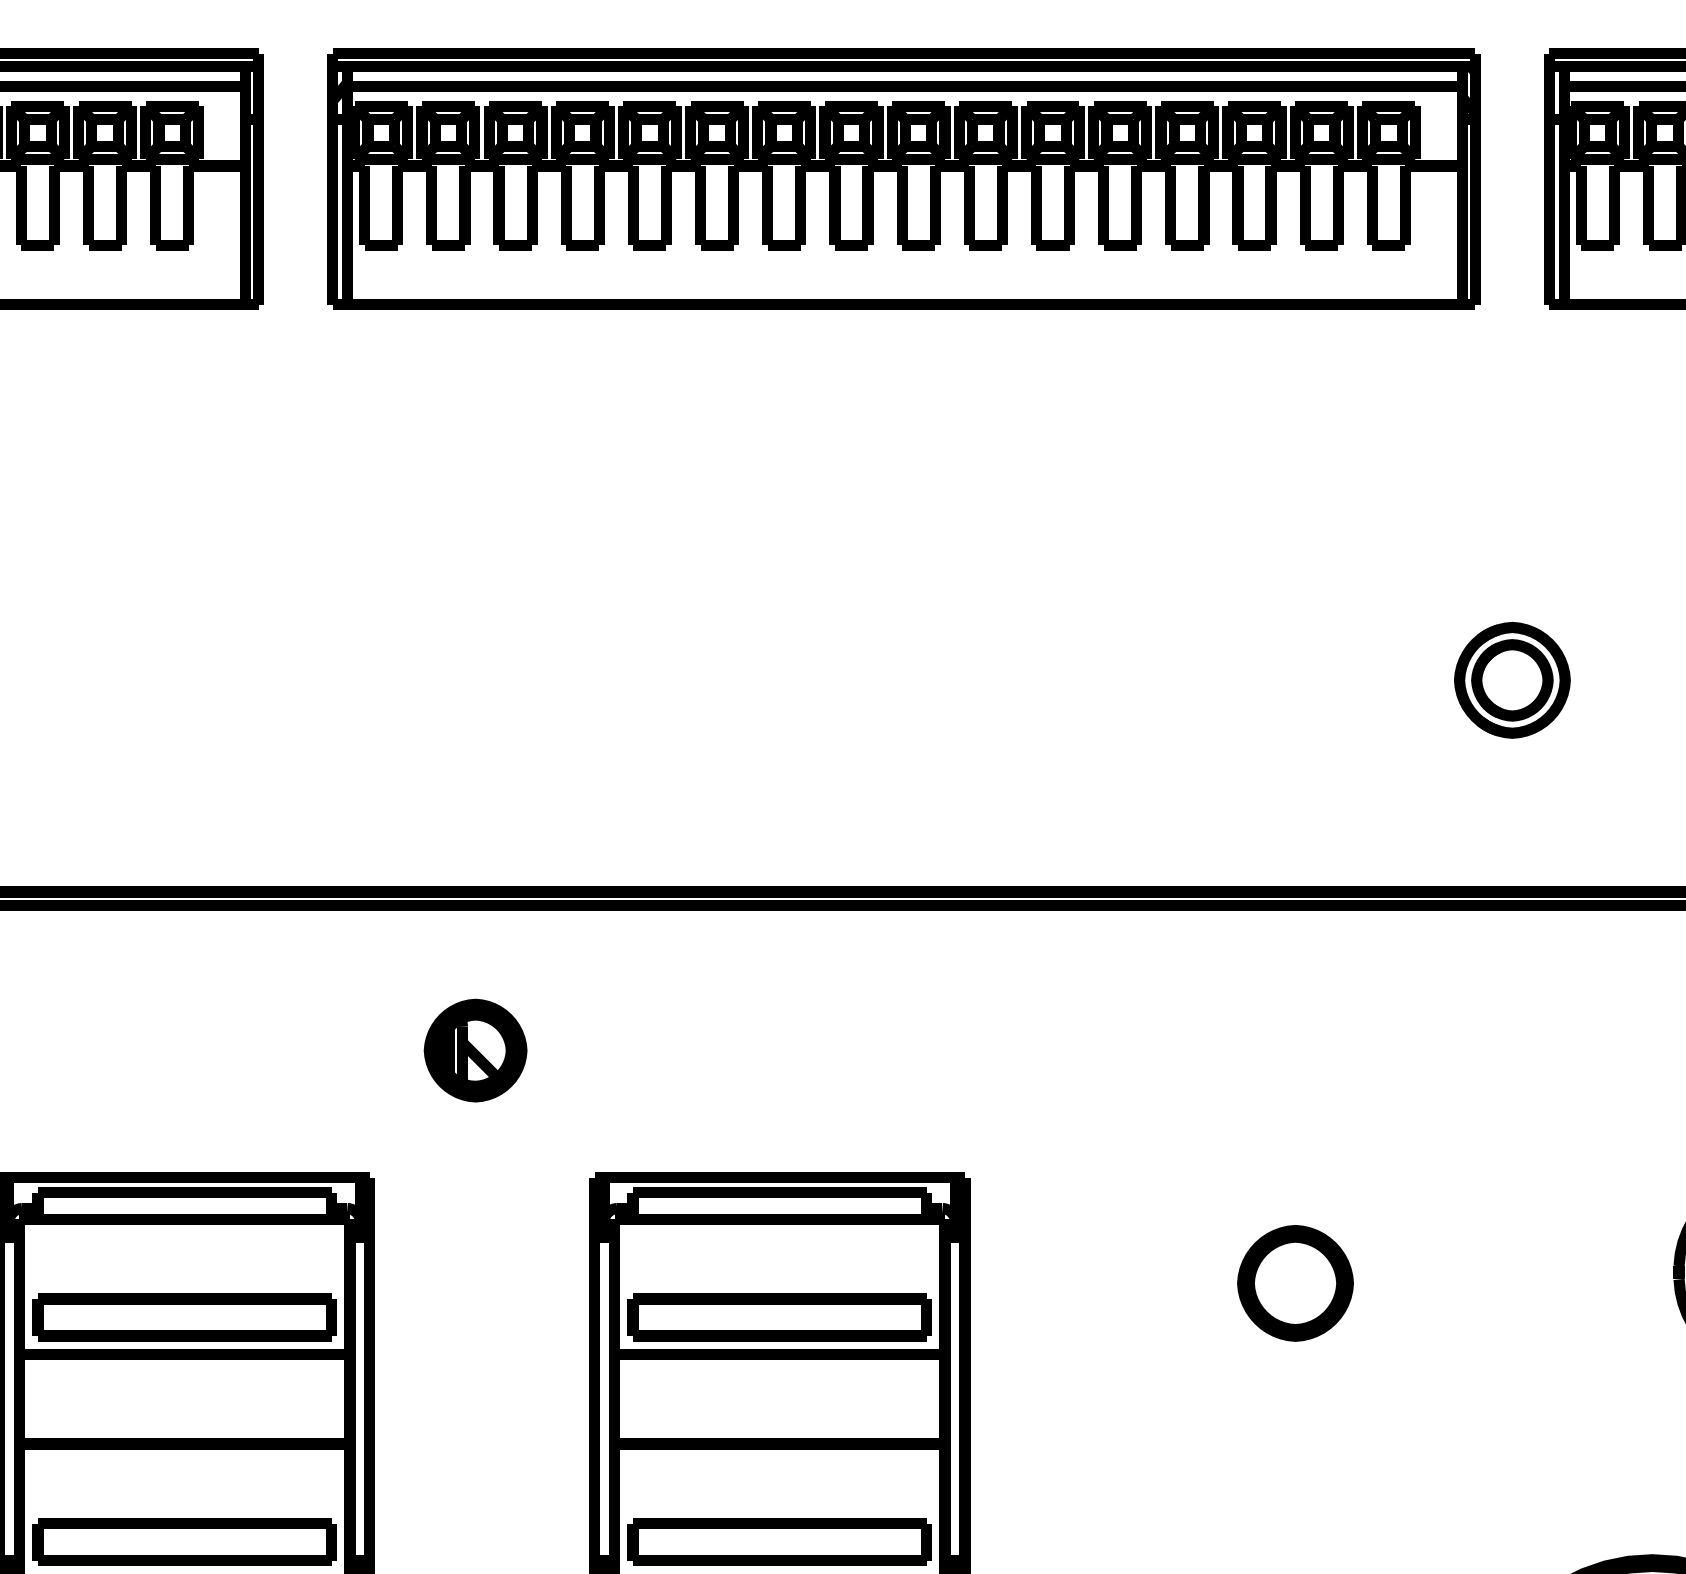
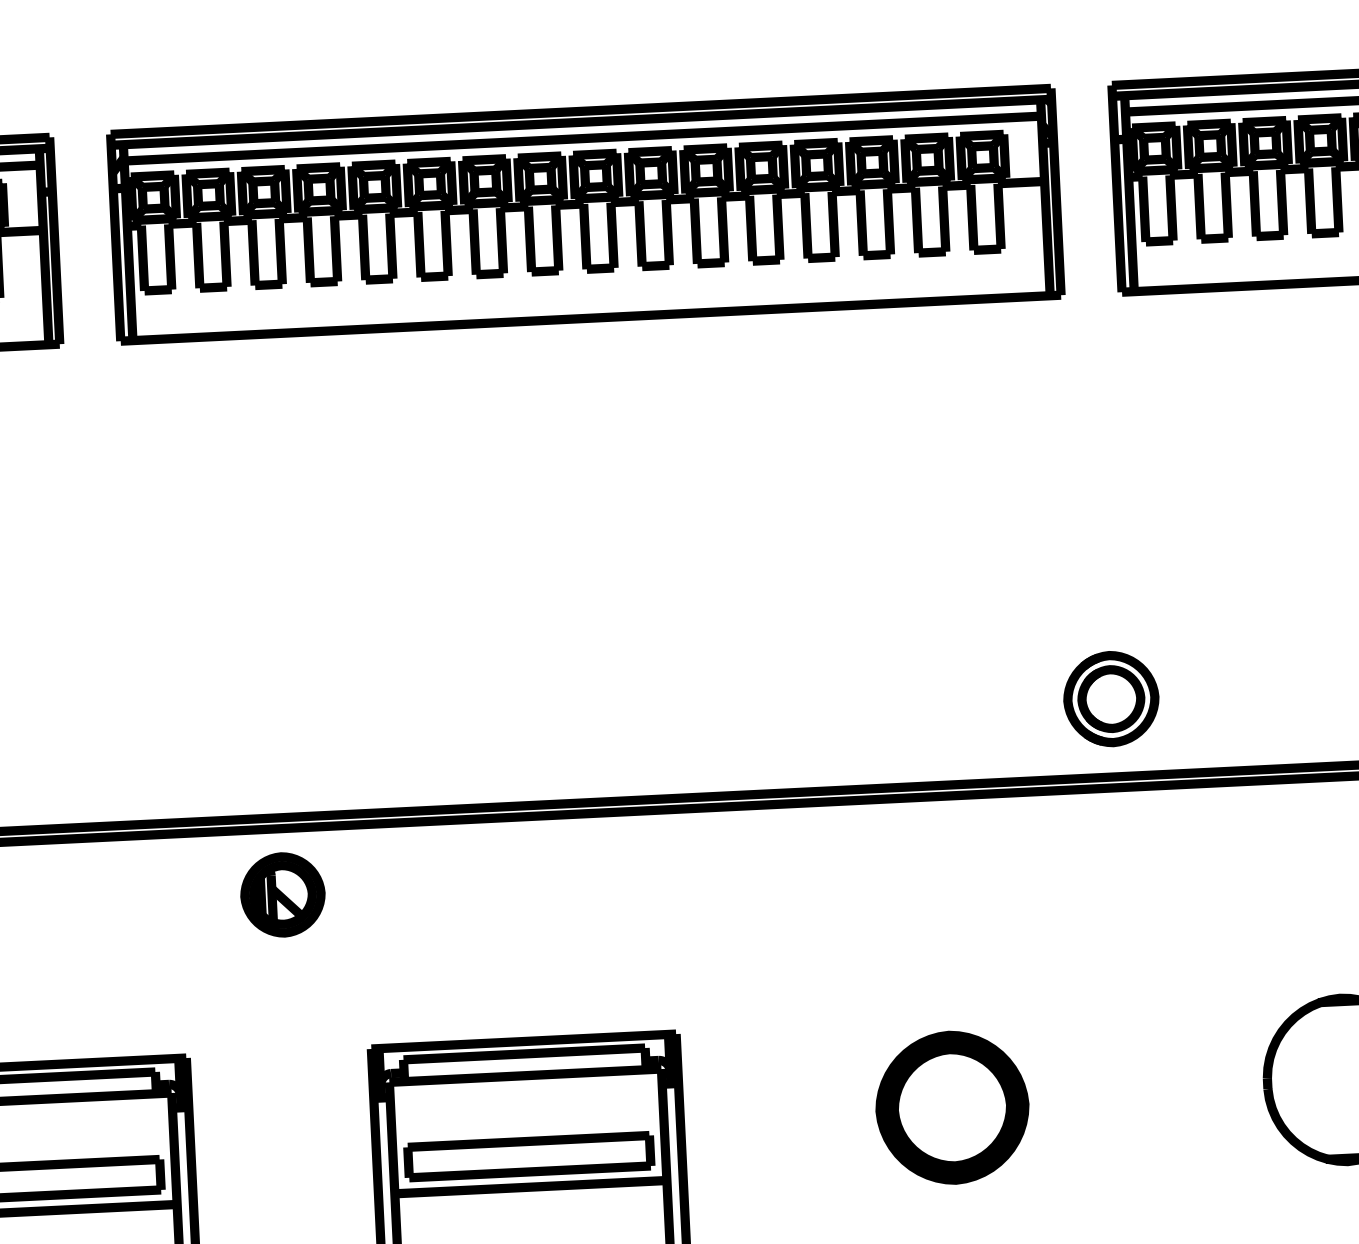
part: (1512, 679) -> (1111, 698), moved
part: (475, 1050) -> (282, 894), moved
part: (1295, 1283) -> (952, 1107), size x1.6

